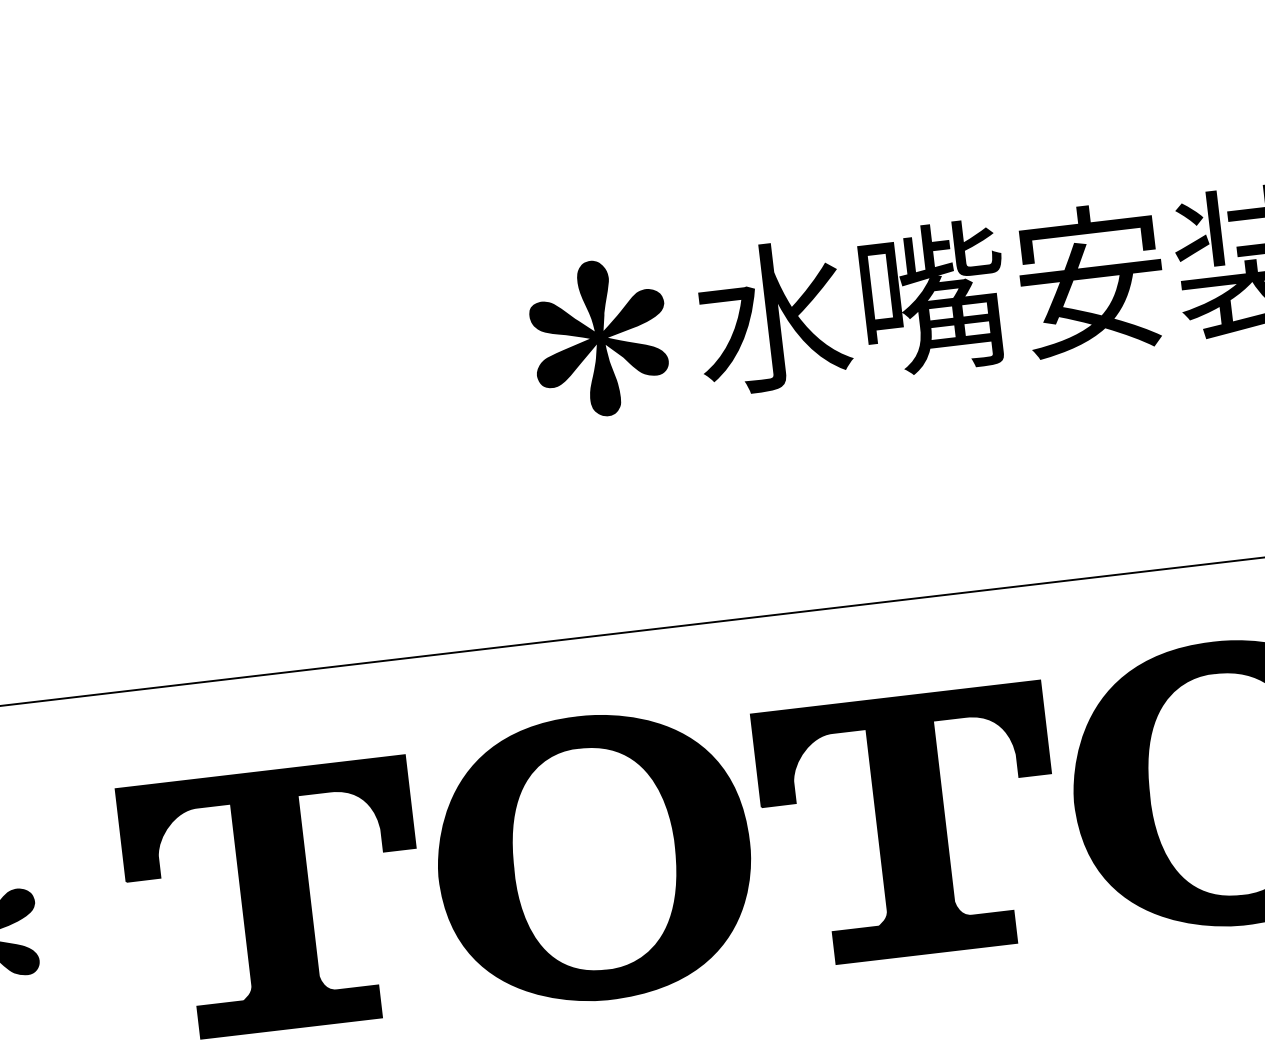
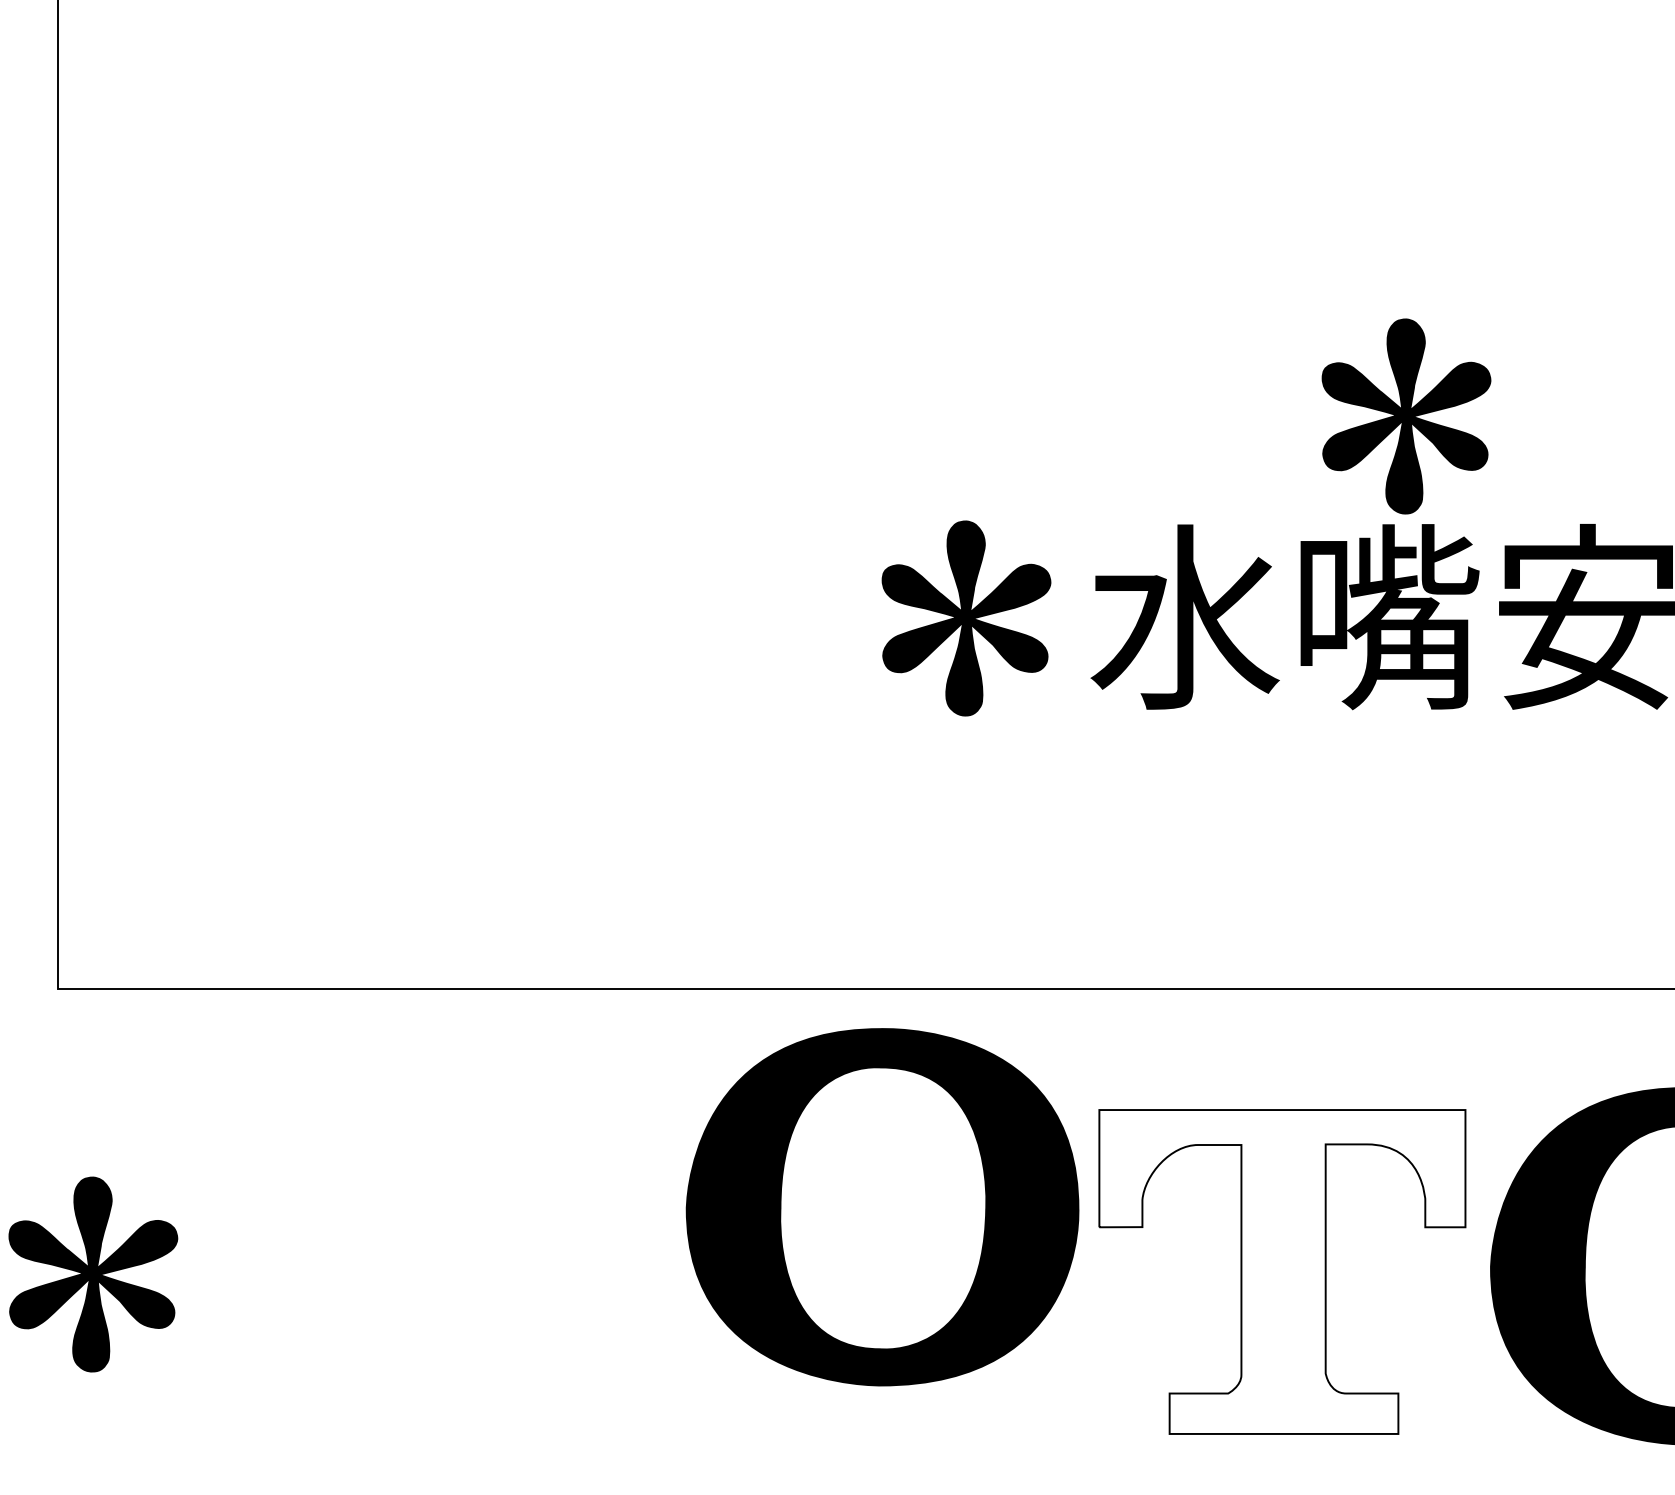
part: (929, 137) -> (1406, 416), added
fill: (910, 825) -> (1282, 1271), removed
part: (593, 858) -> (882, 1207), moved
part: (275, 899) -> (478, 1271), removed

